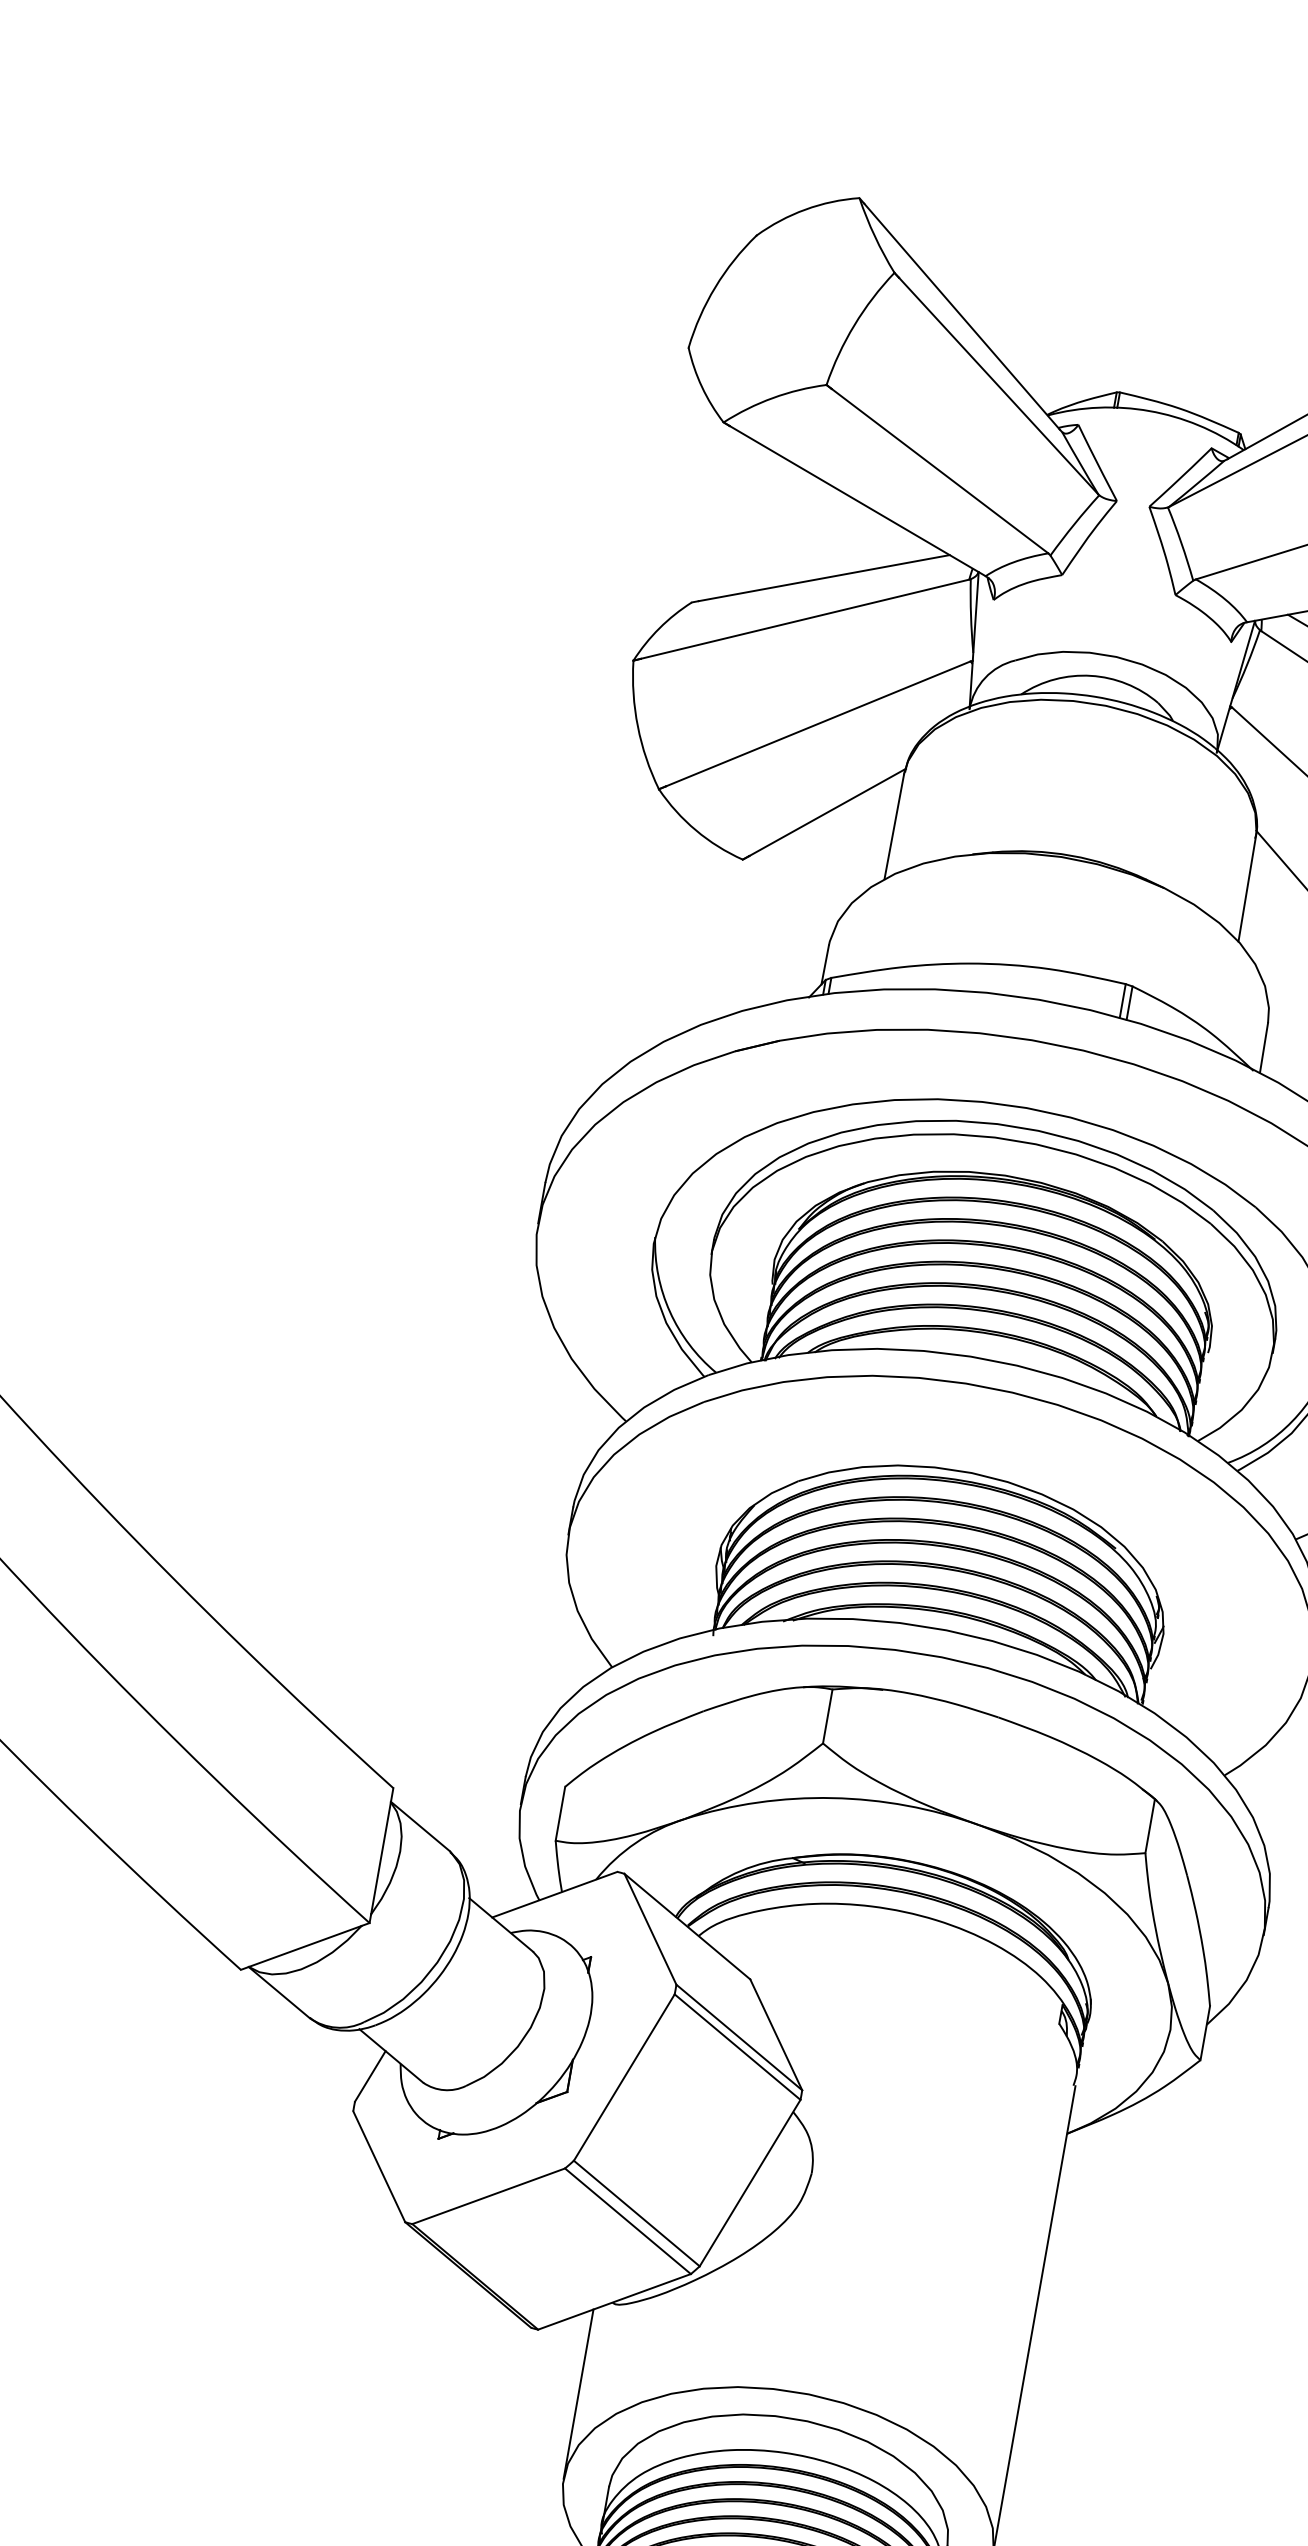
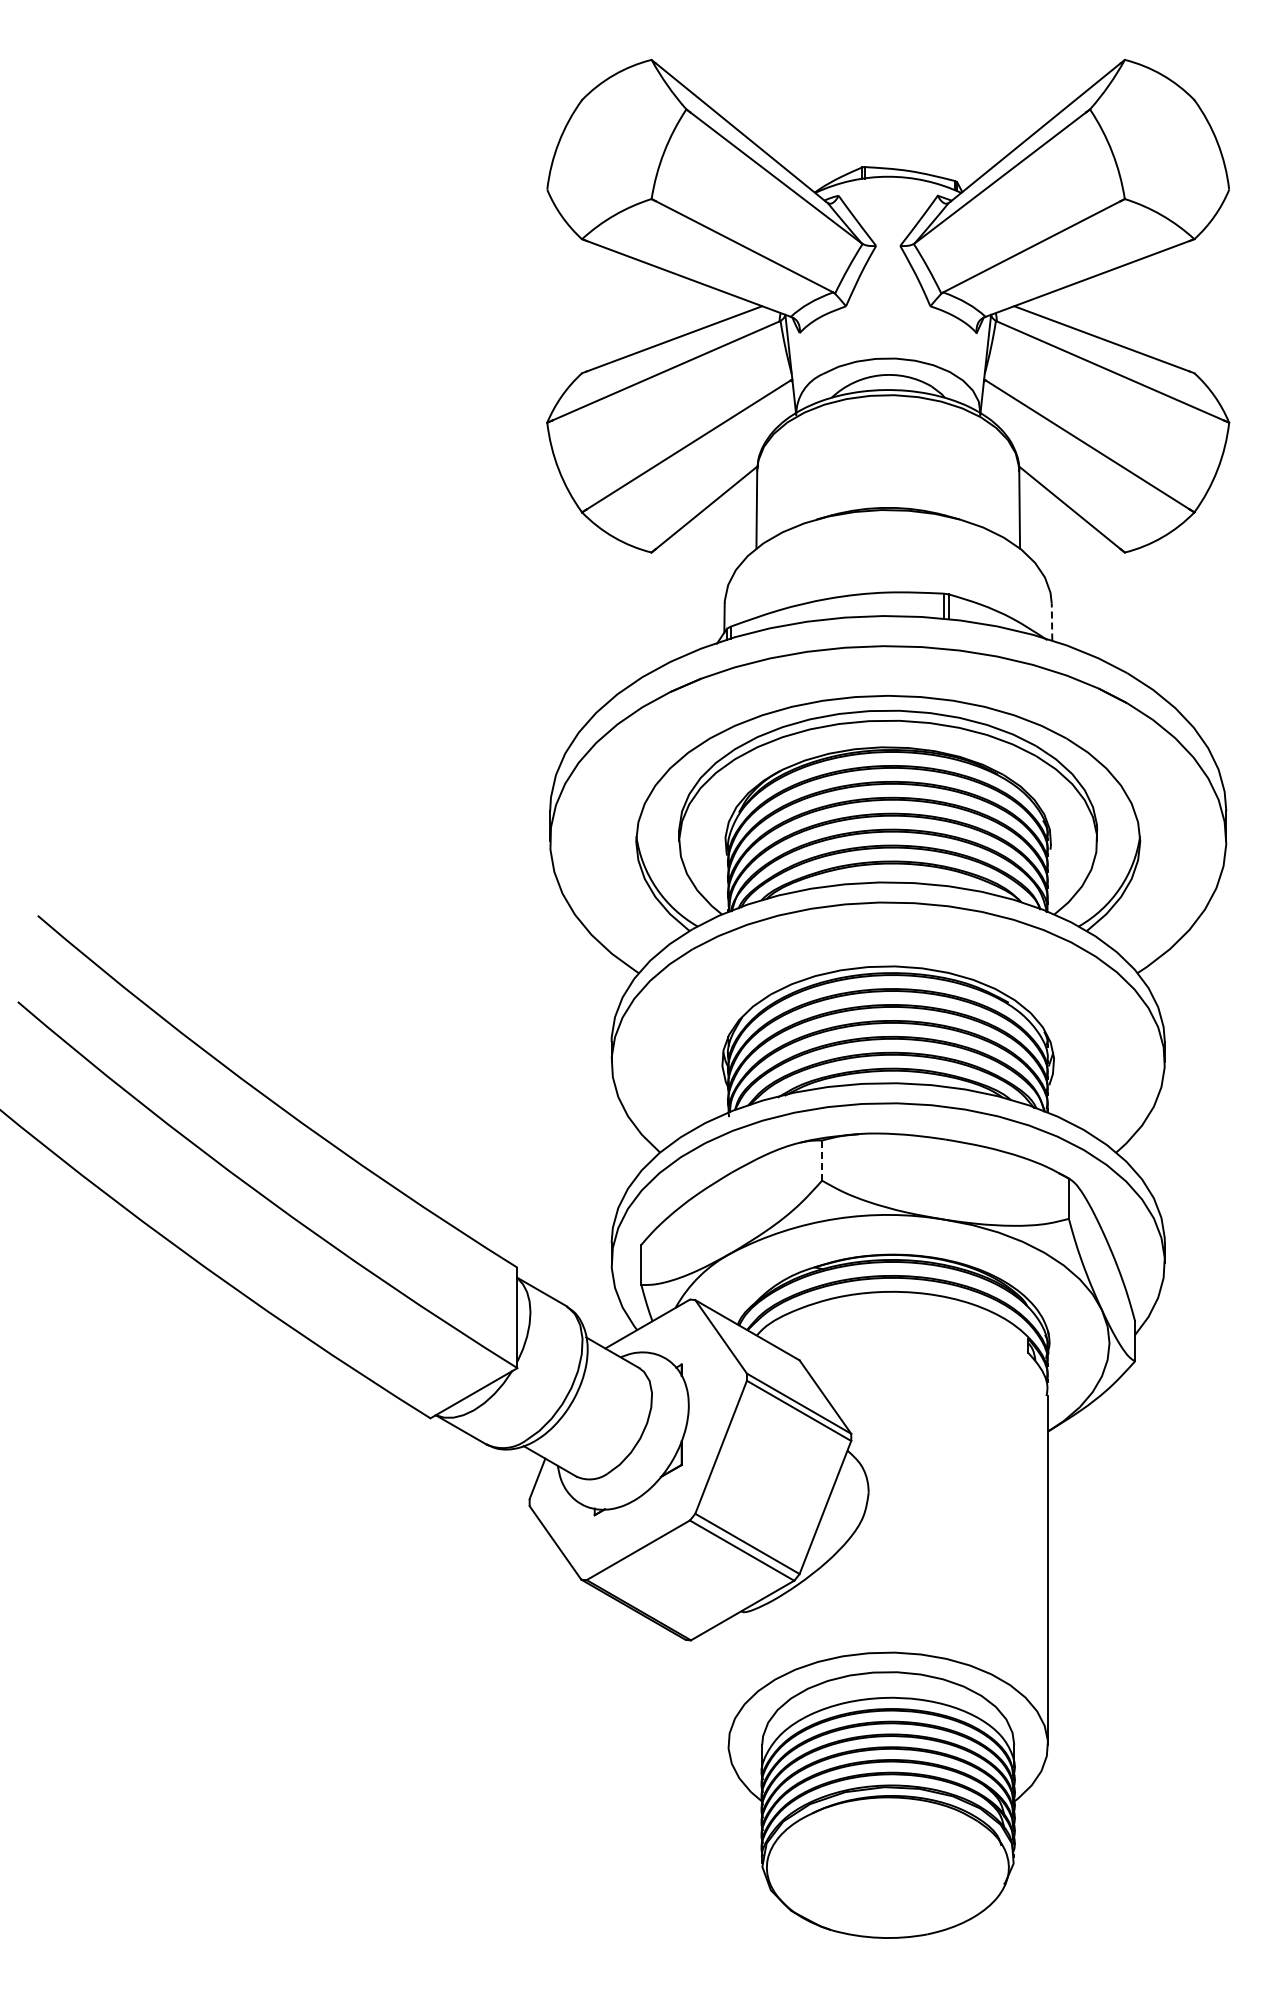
line: (1264, 1047) -> (1052, 621), solid -> dashed
line: (828, 1717) -> (822, 1161), solid -> dashed
line: (578, 2393) -> (728, 1681), removed

